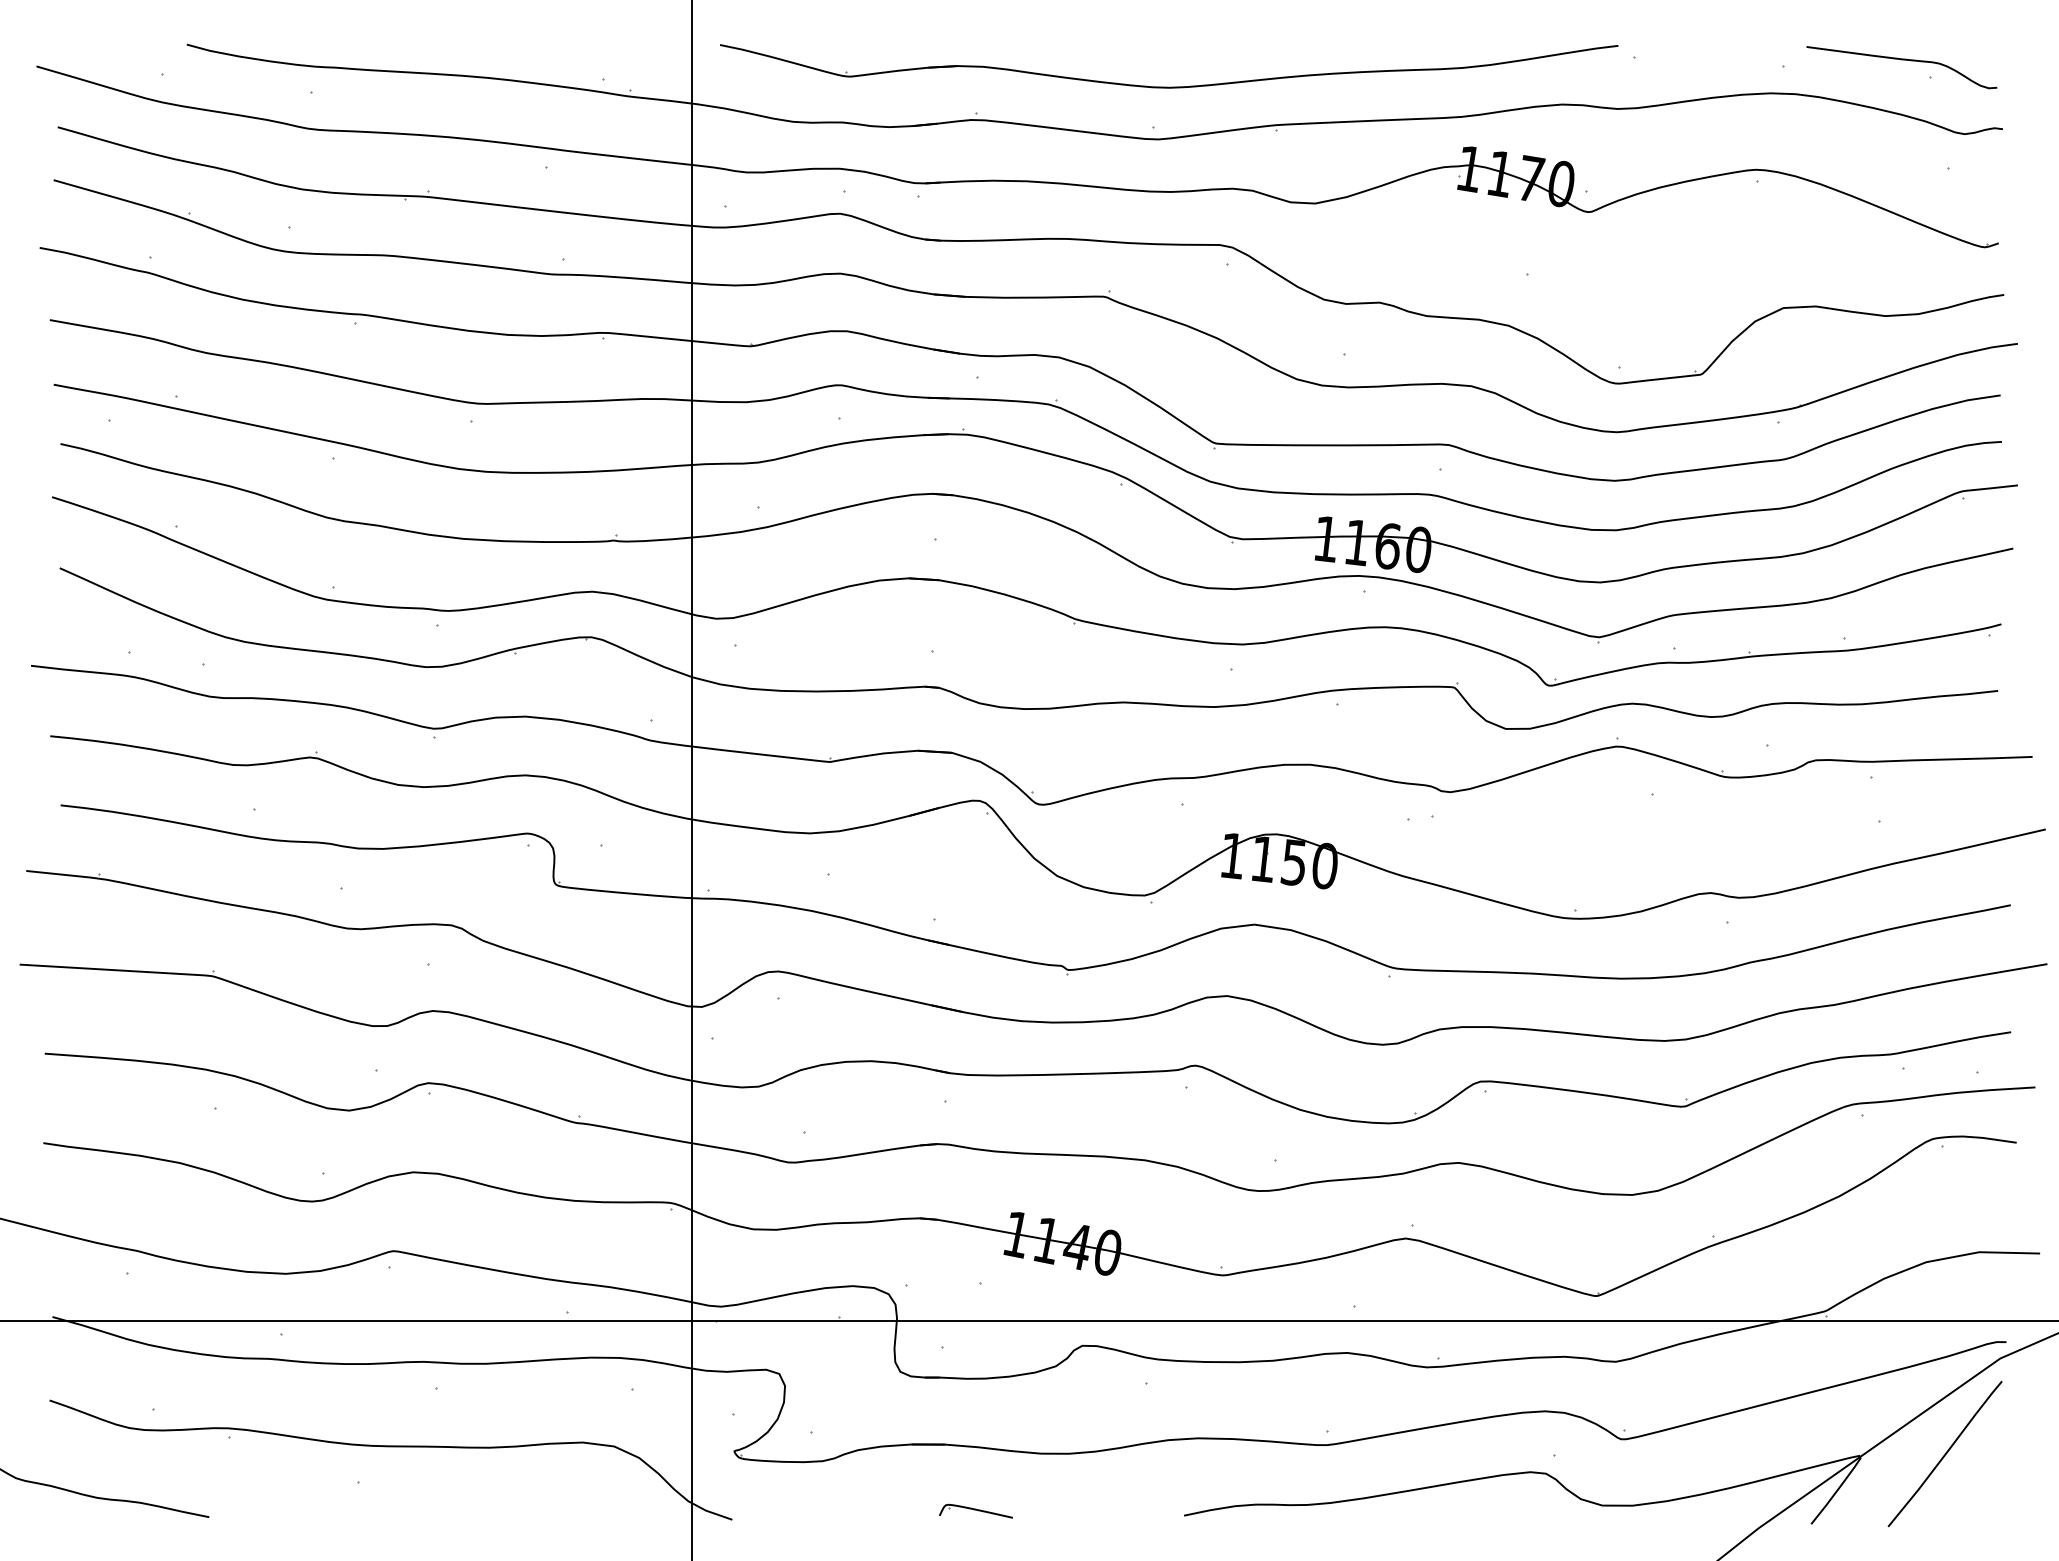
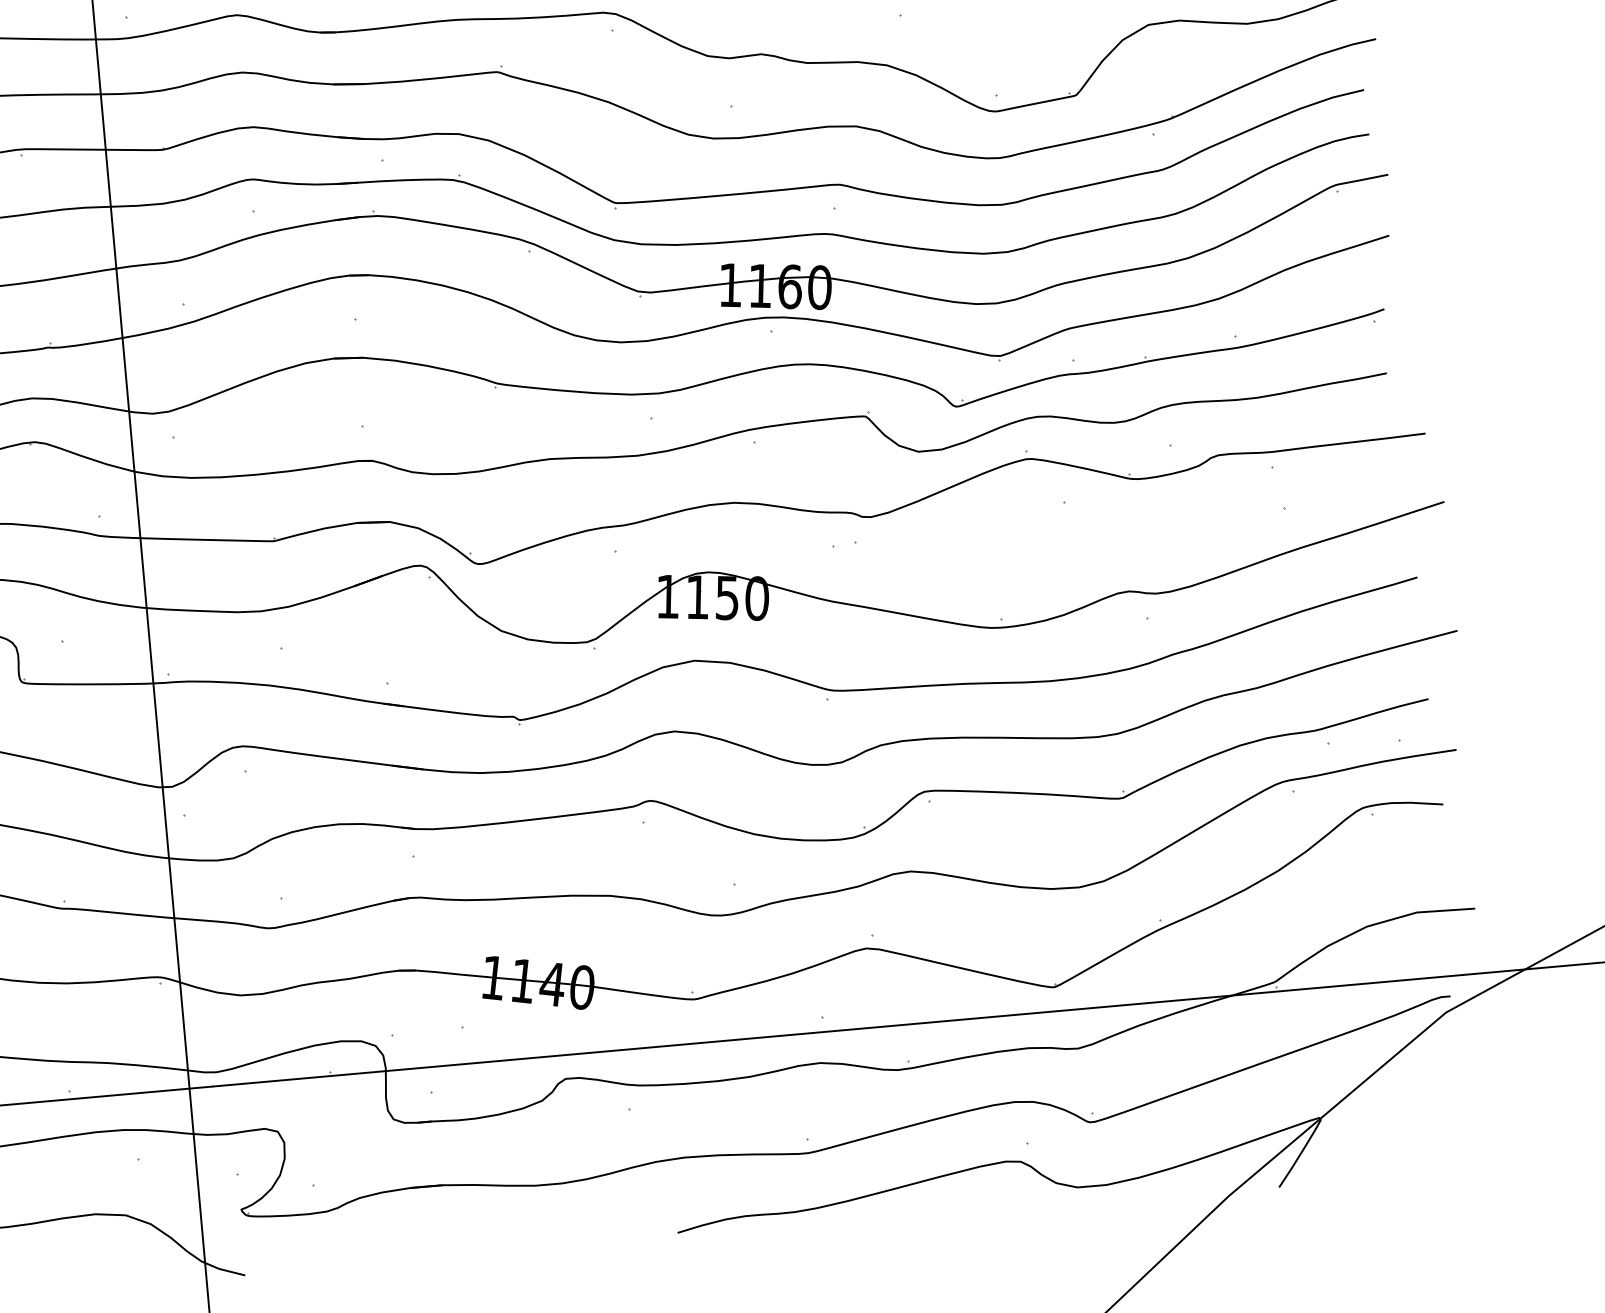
curve: (1944, 1454) -> (1400, 1109), removed
part: (975, 1510) -> (477, 1245), removed

